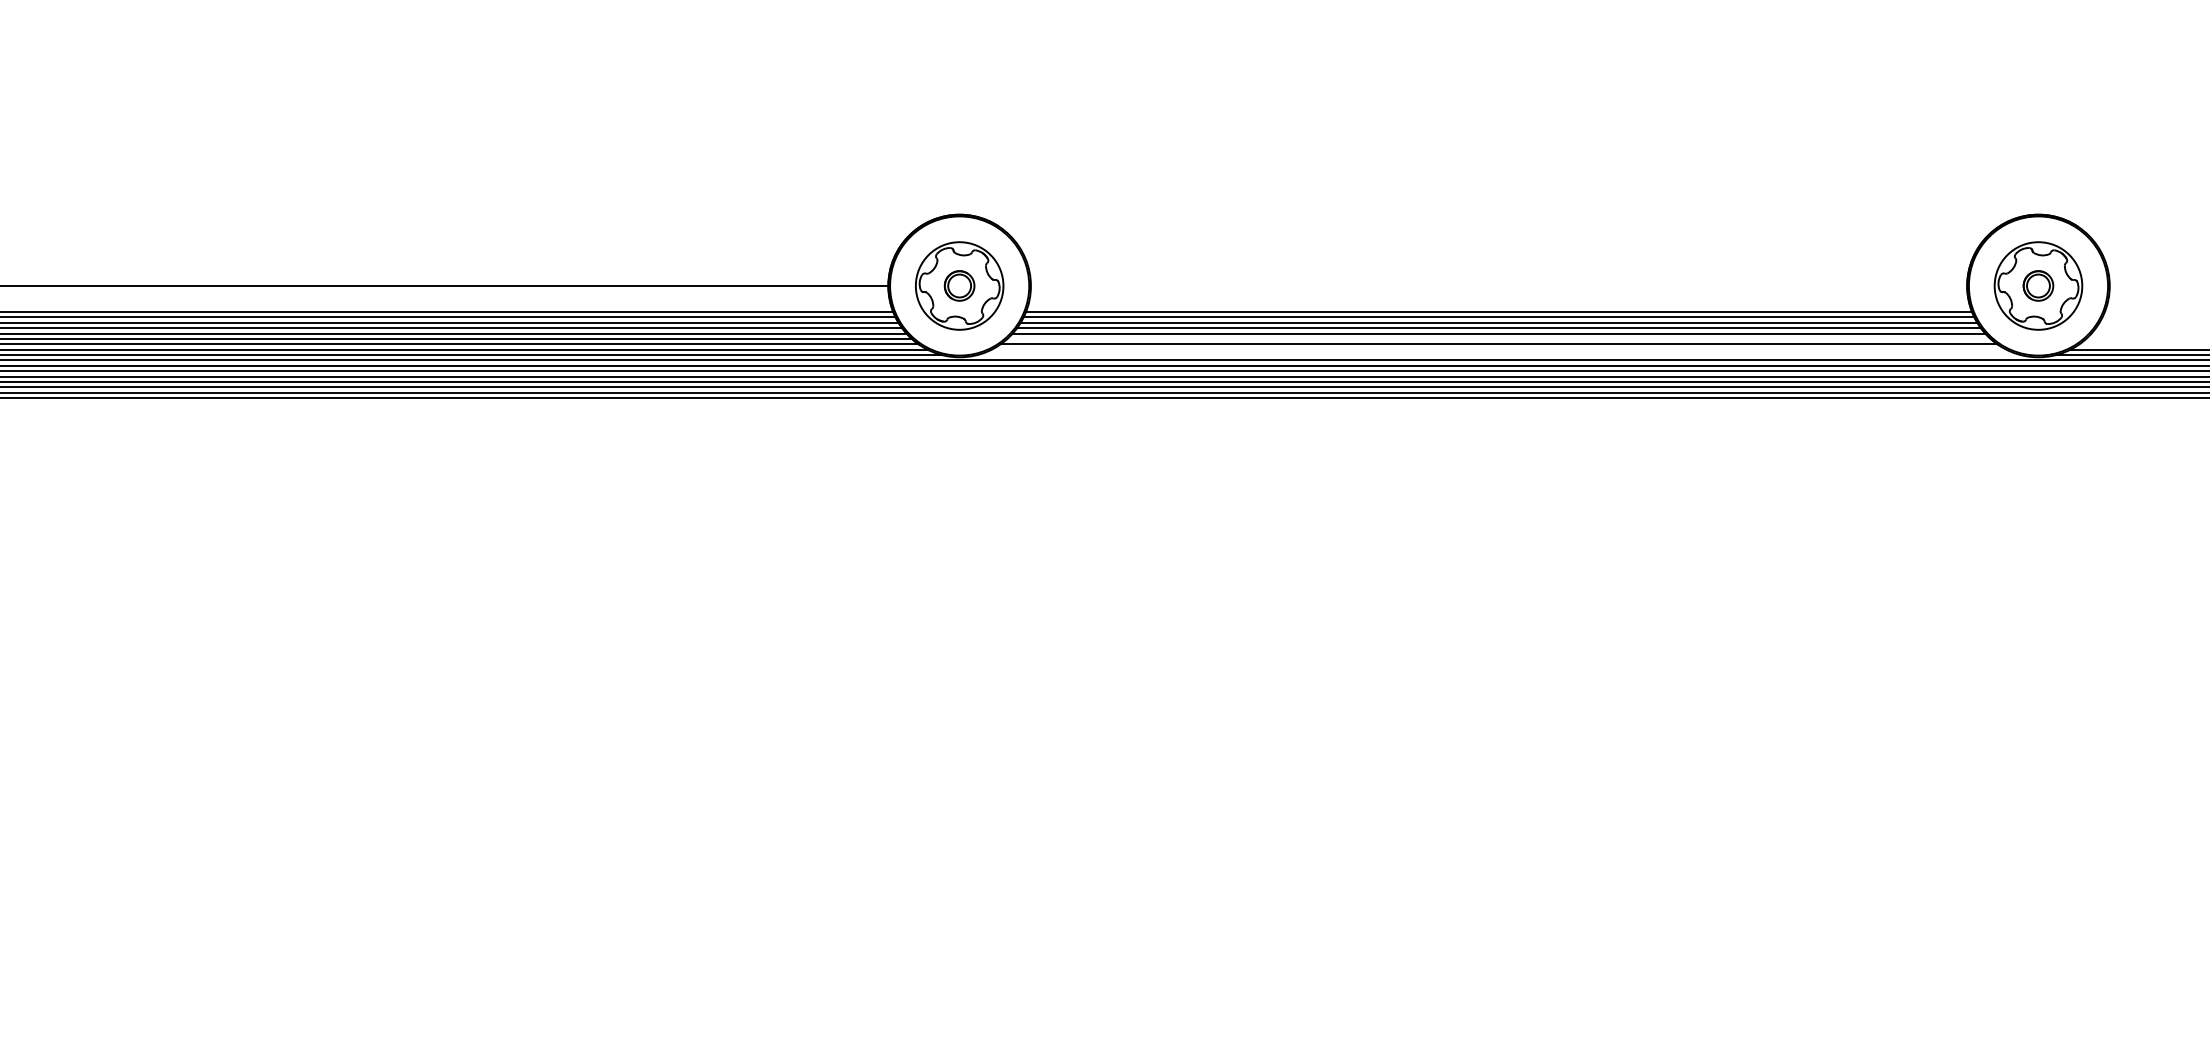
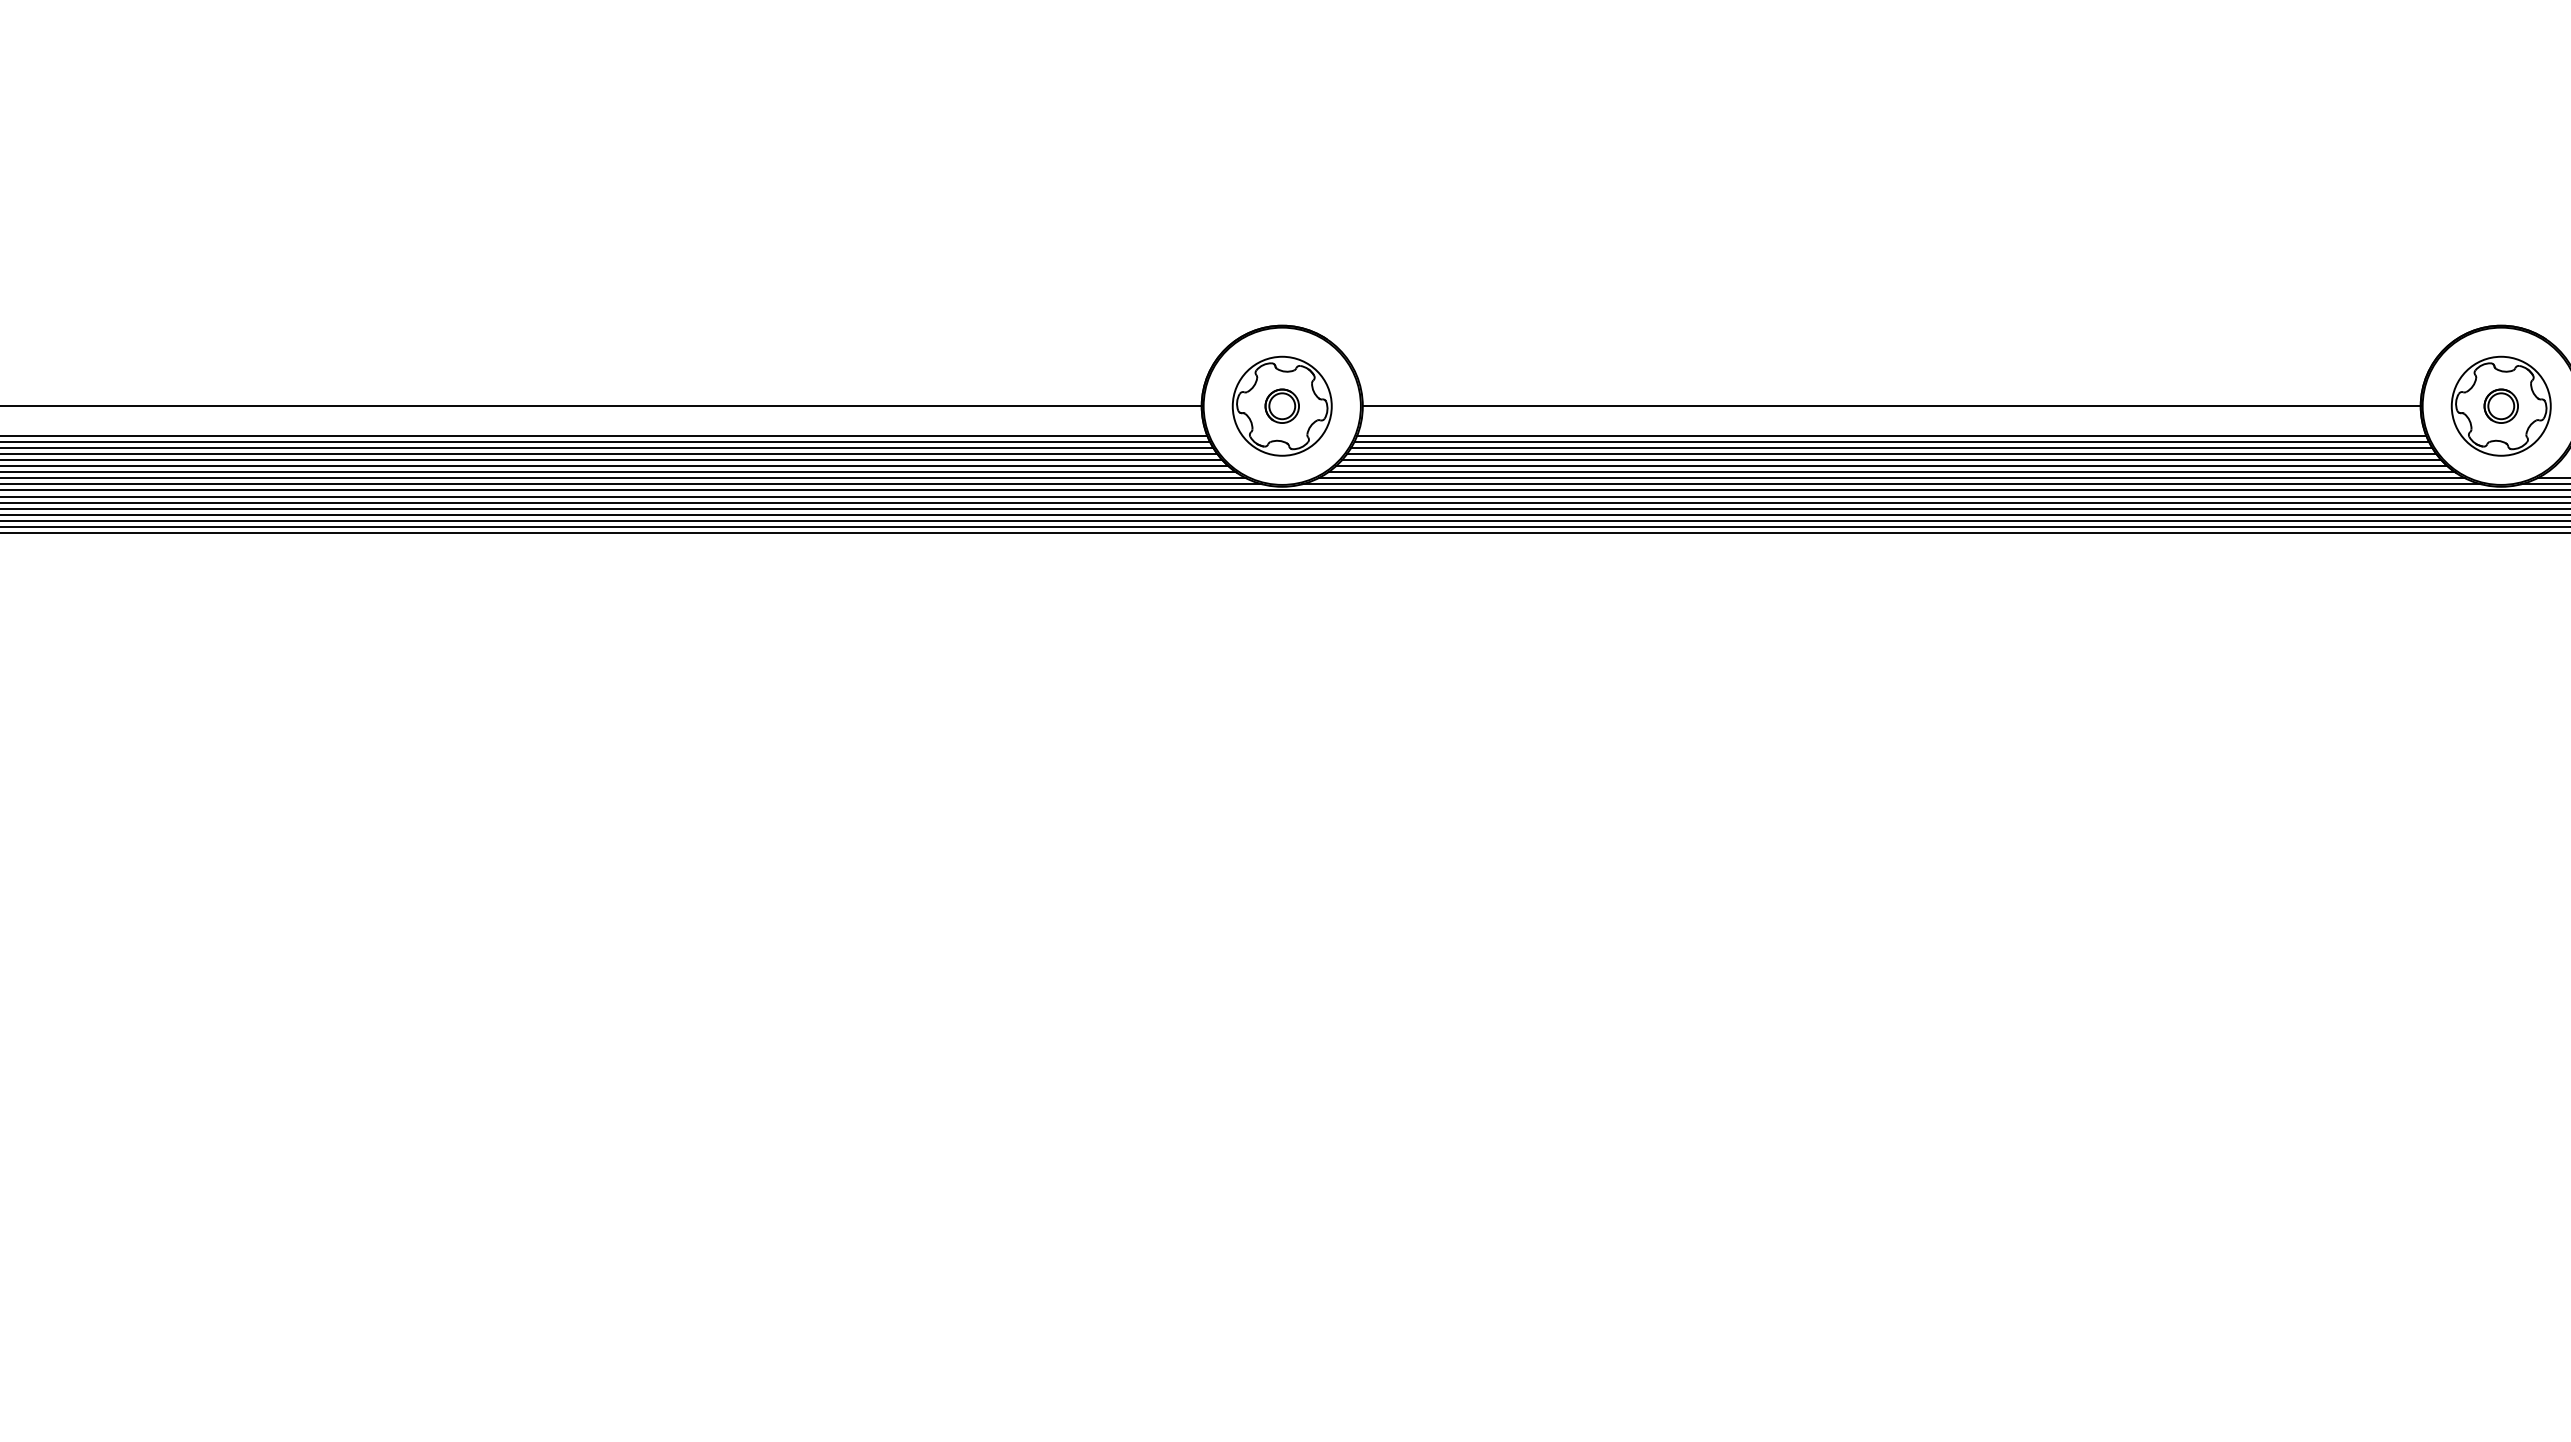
line: (1498, 286) -> (1891, 406), added
line: (1498, 338) -> (1891, 465), added
line: (1498, 349) -> (1891, 478), added
line: (1498, 355) -> (1891, 484), added

